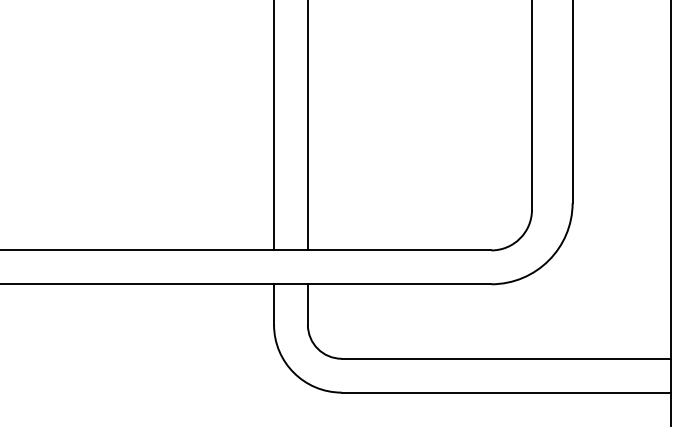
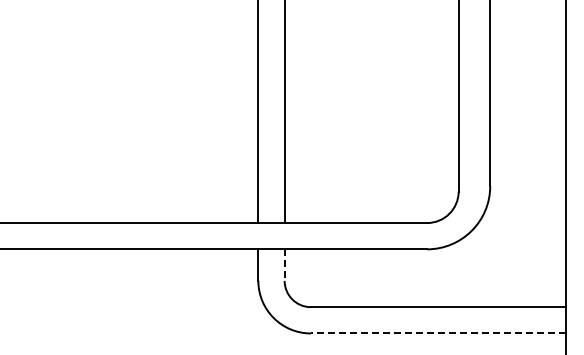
line: (307, 305) -> (284, 265), solid -> dashed
line: (506, 392) -> (438, 333), solid -> dashed

